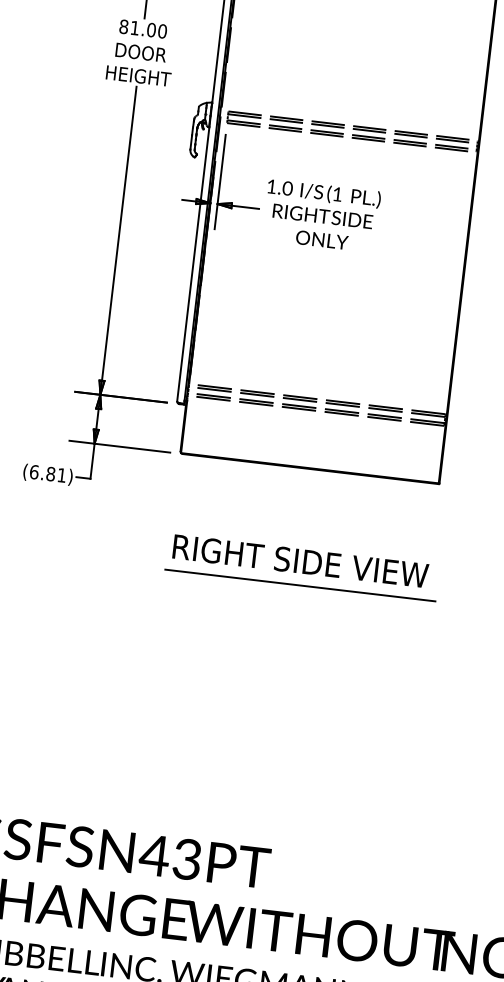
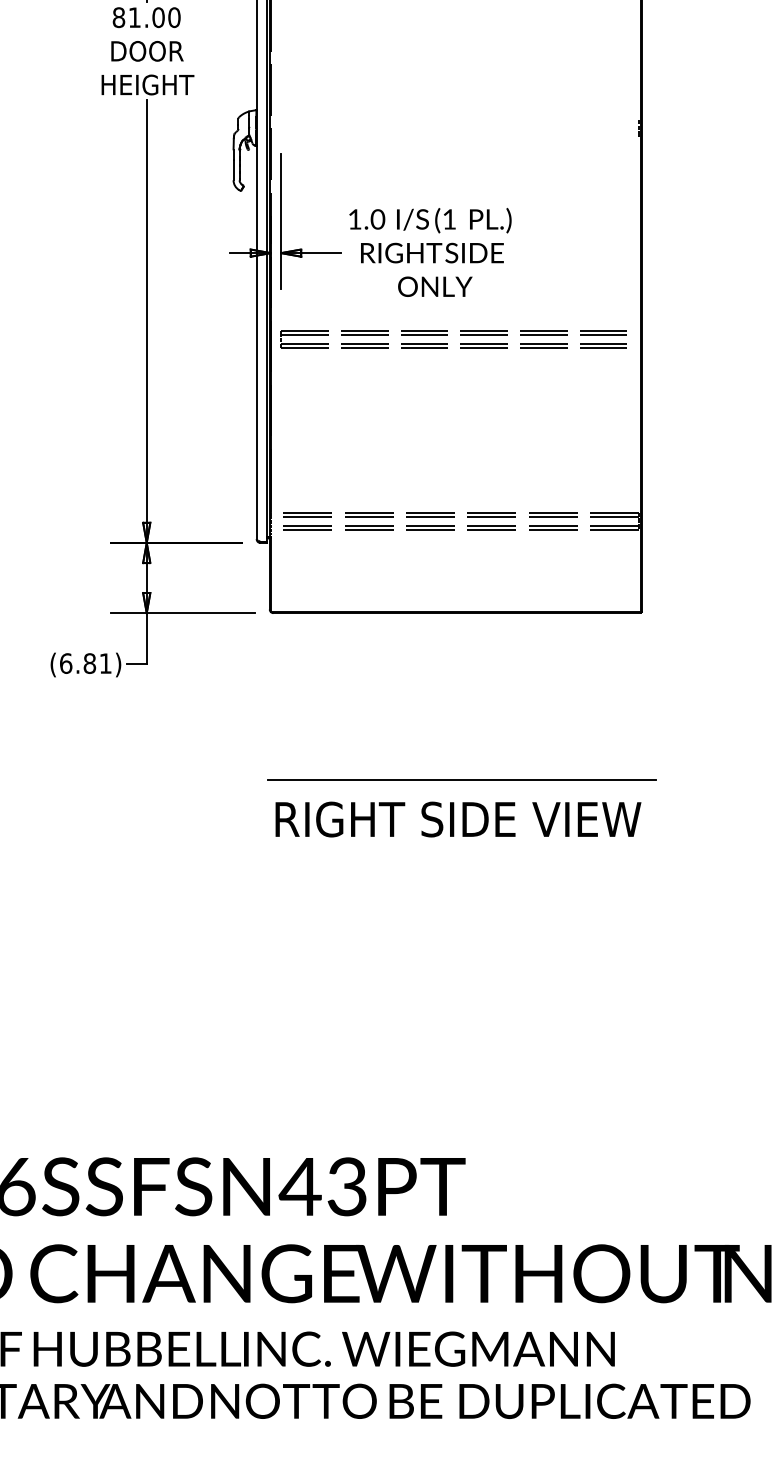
part: (343, 128) -> (447, 335), moved
text: (300, 561) -> (458, 819), moved

